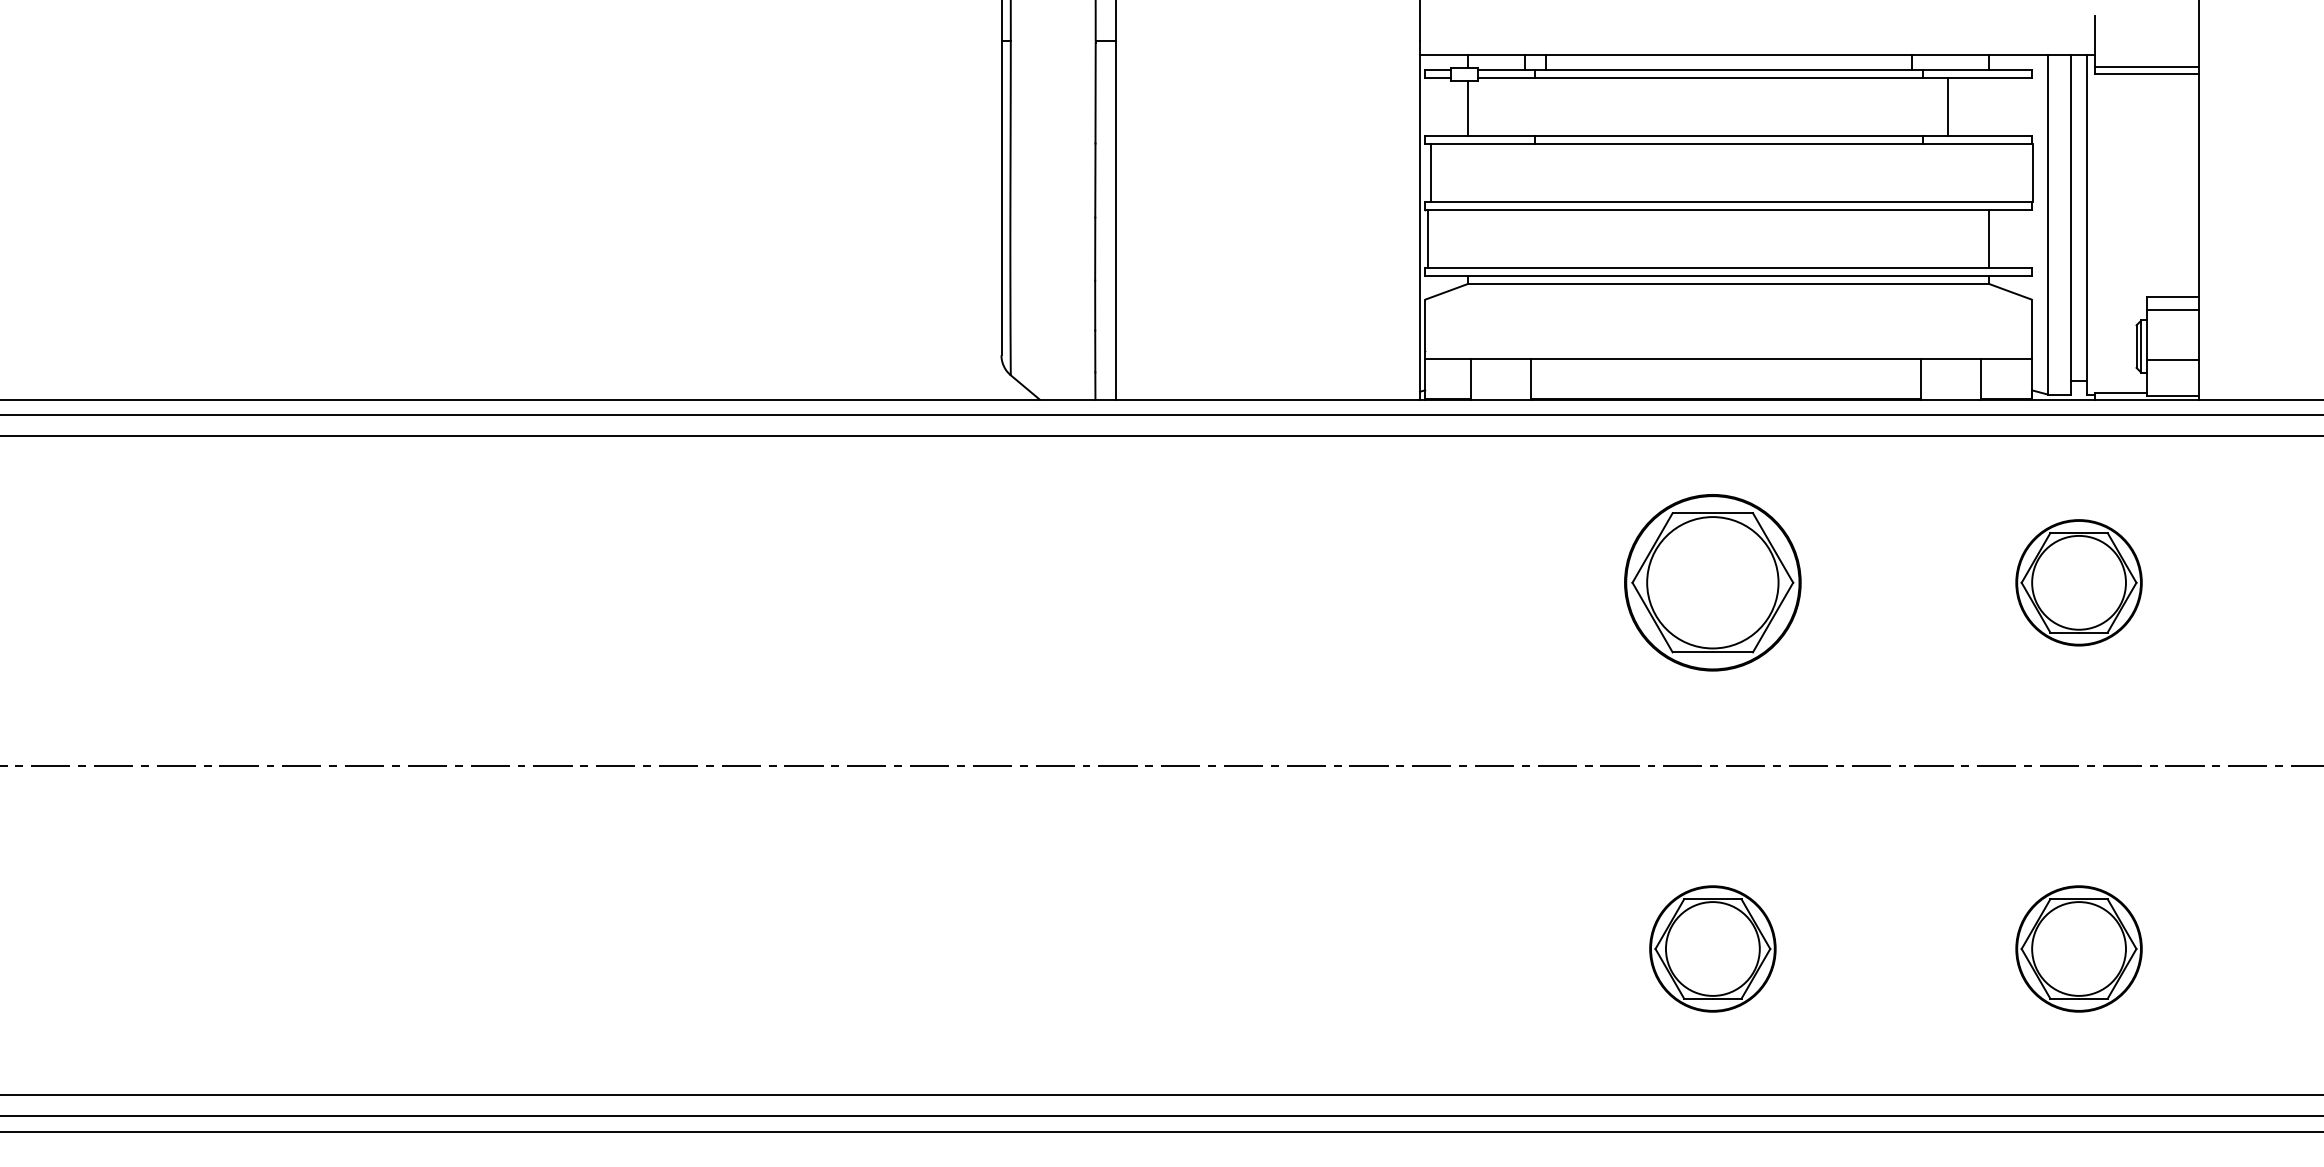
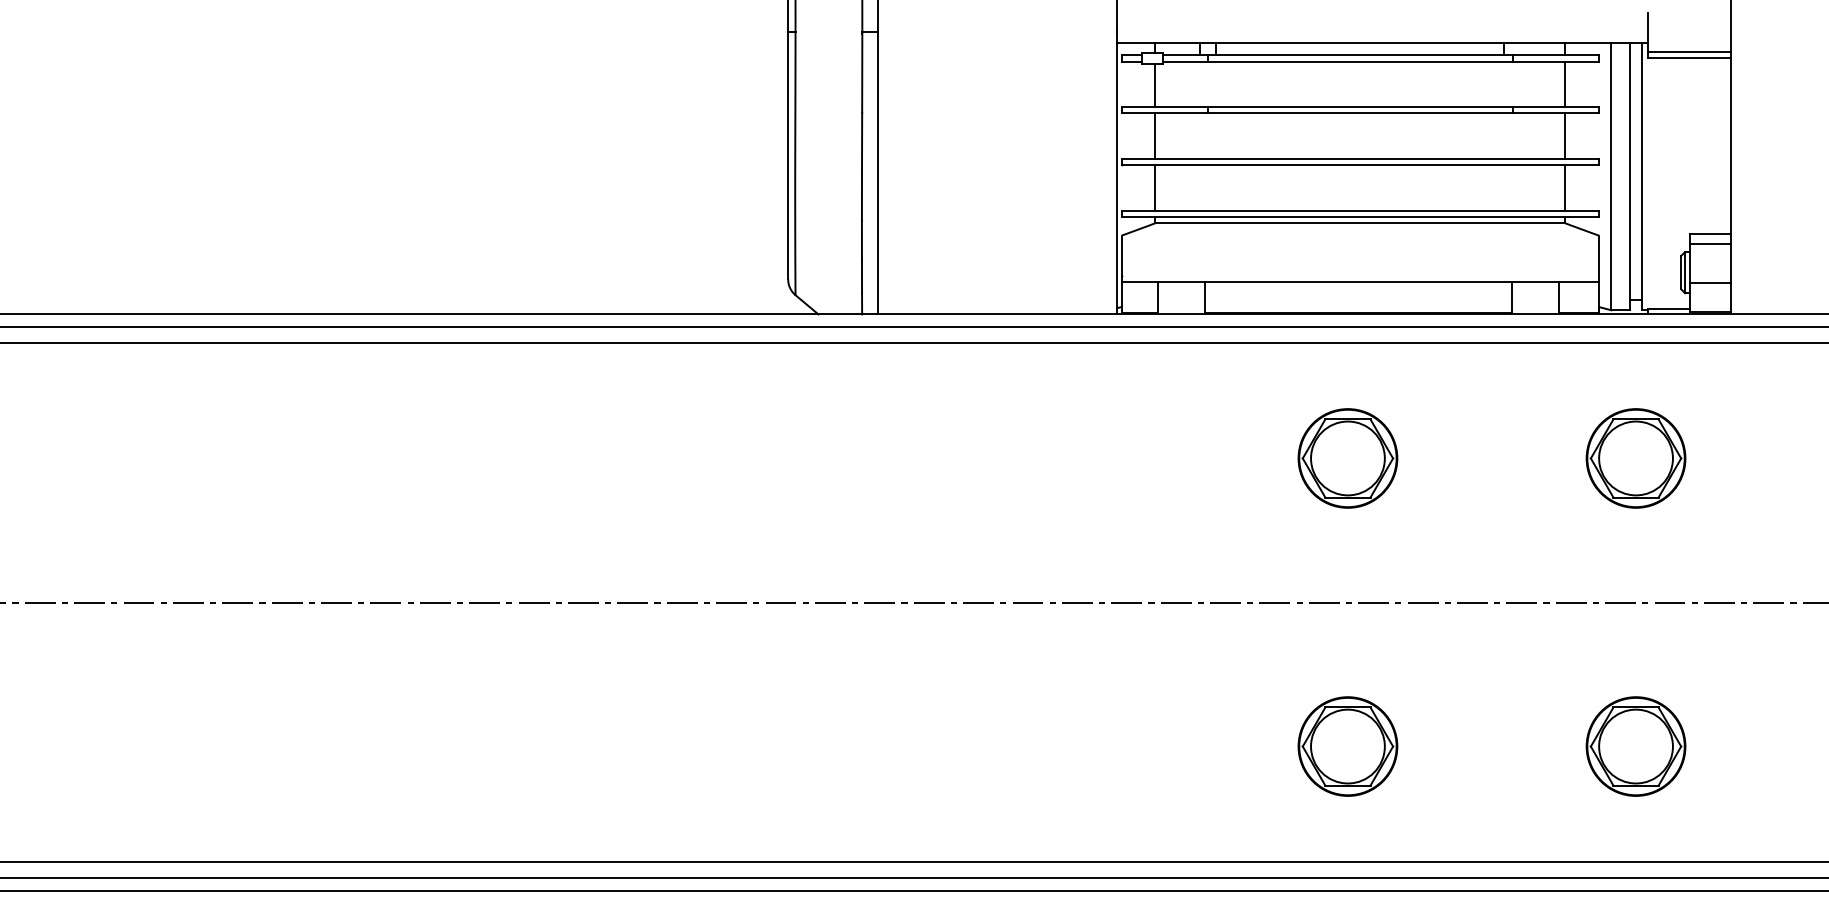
line: (1948, 107) -> (1565, 84), moved
line: (1431, 173) -> (1155, 136), moved
line: (2033, 173) -> (1565, 136), moved
line: (1428, 239) -> (1155, 188), moved
part: (1712, 582) -> (1347, 458), size x0.71

